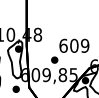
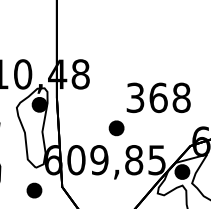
text: (74, 45) -> (158, 97), 609 -> 368

